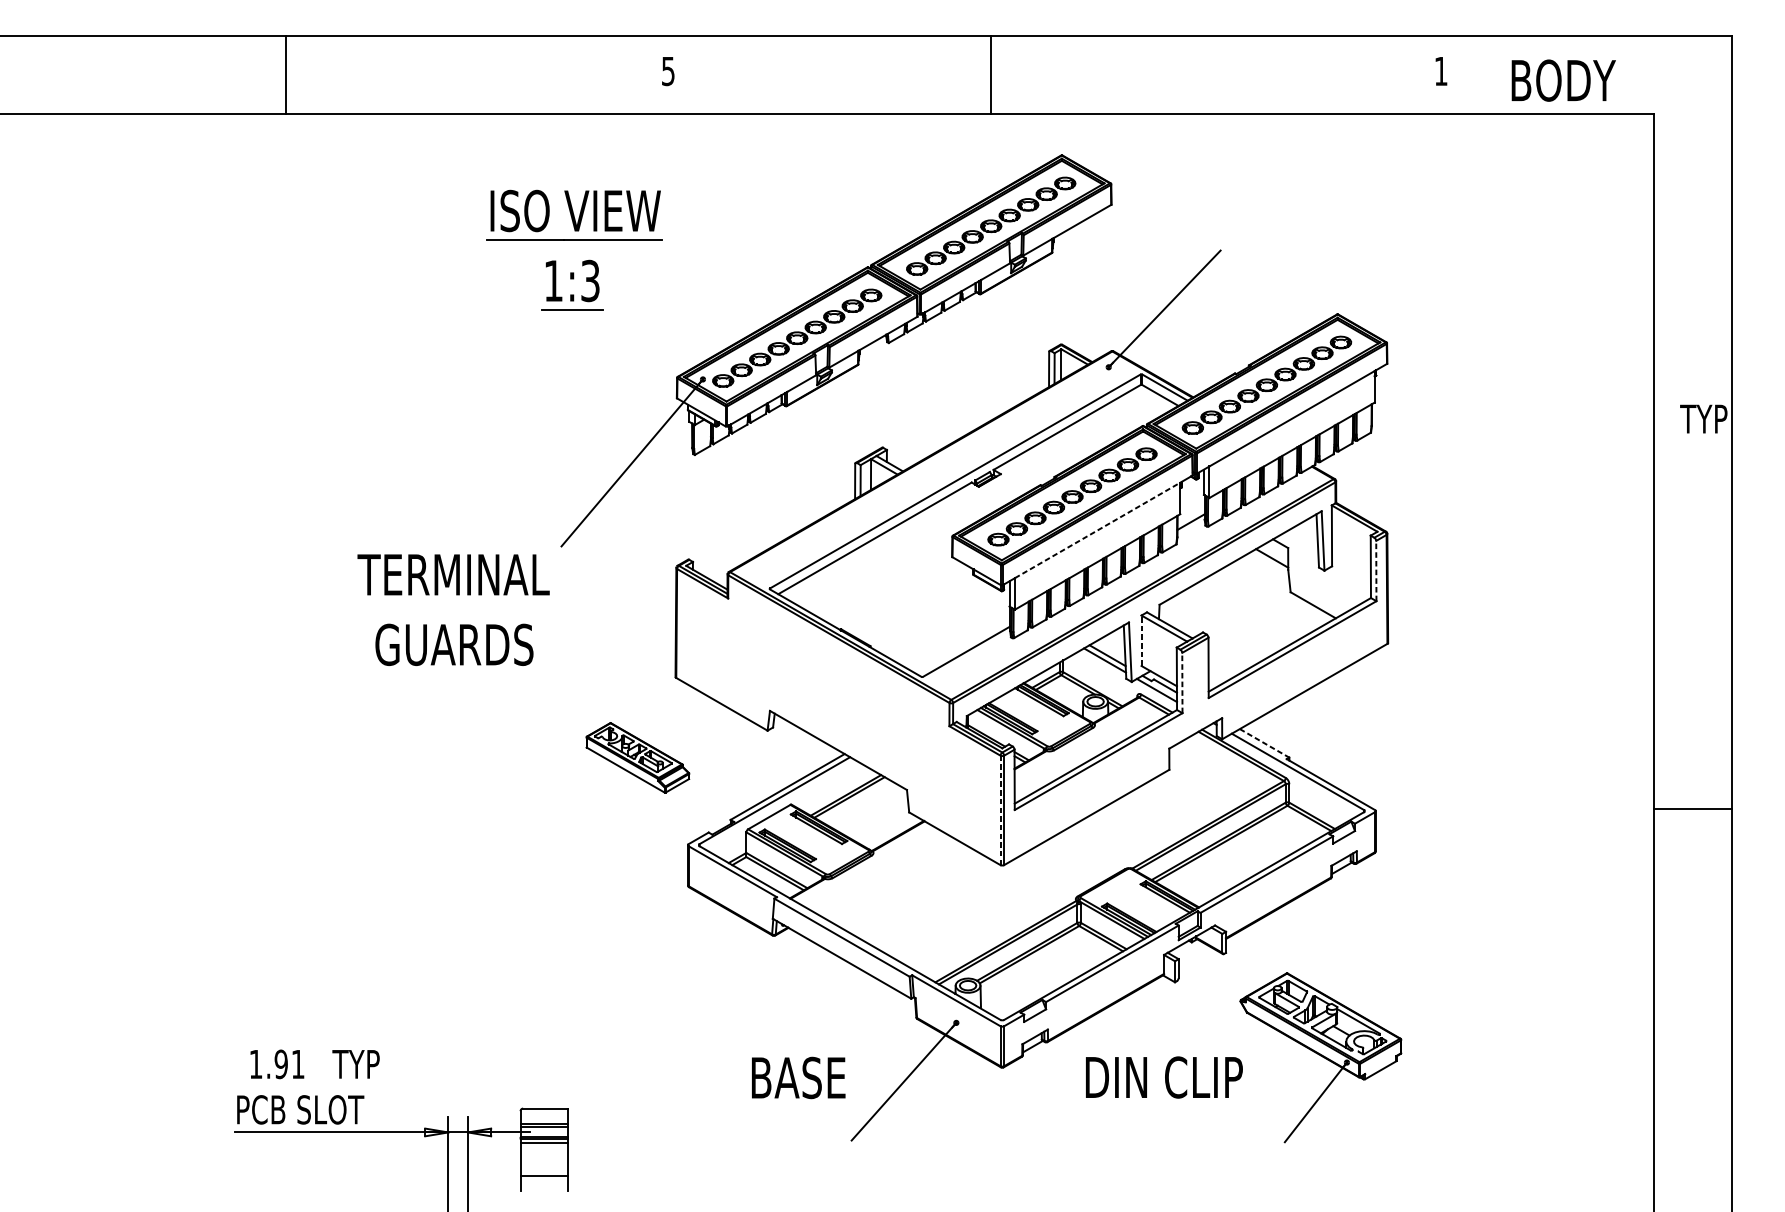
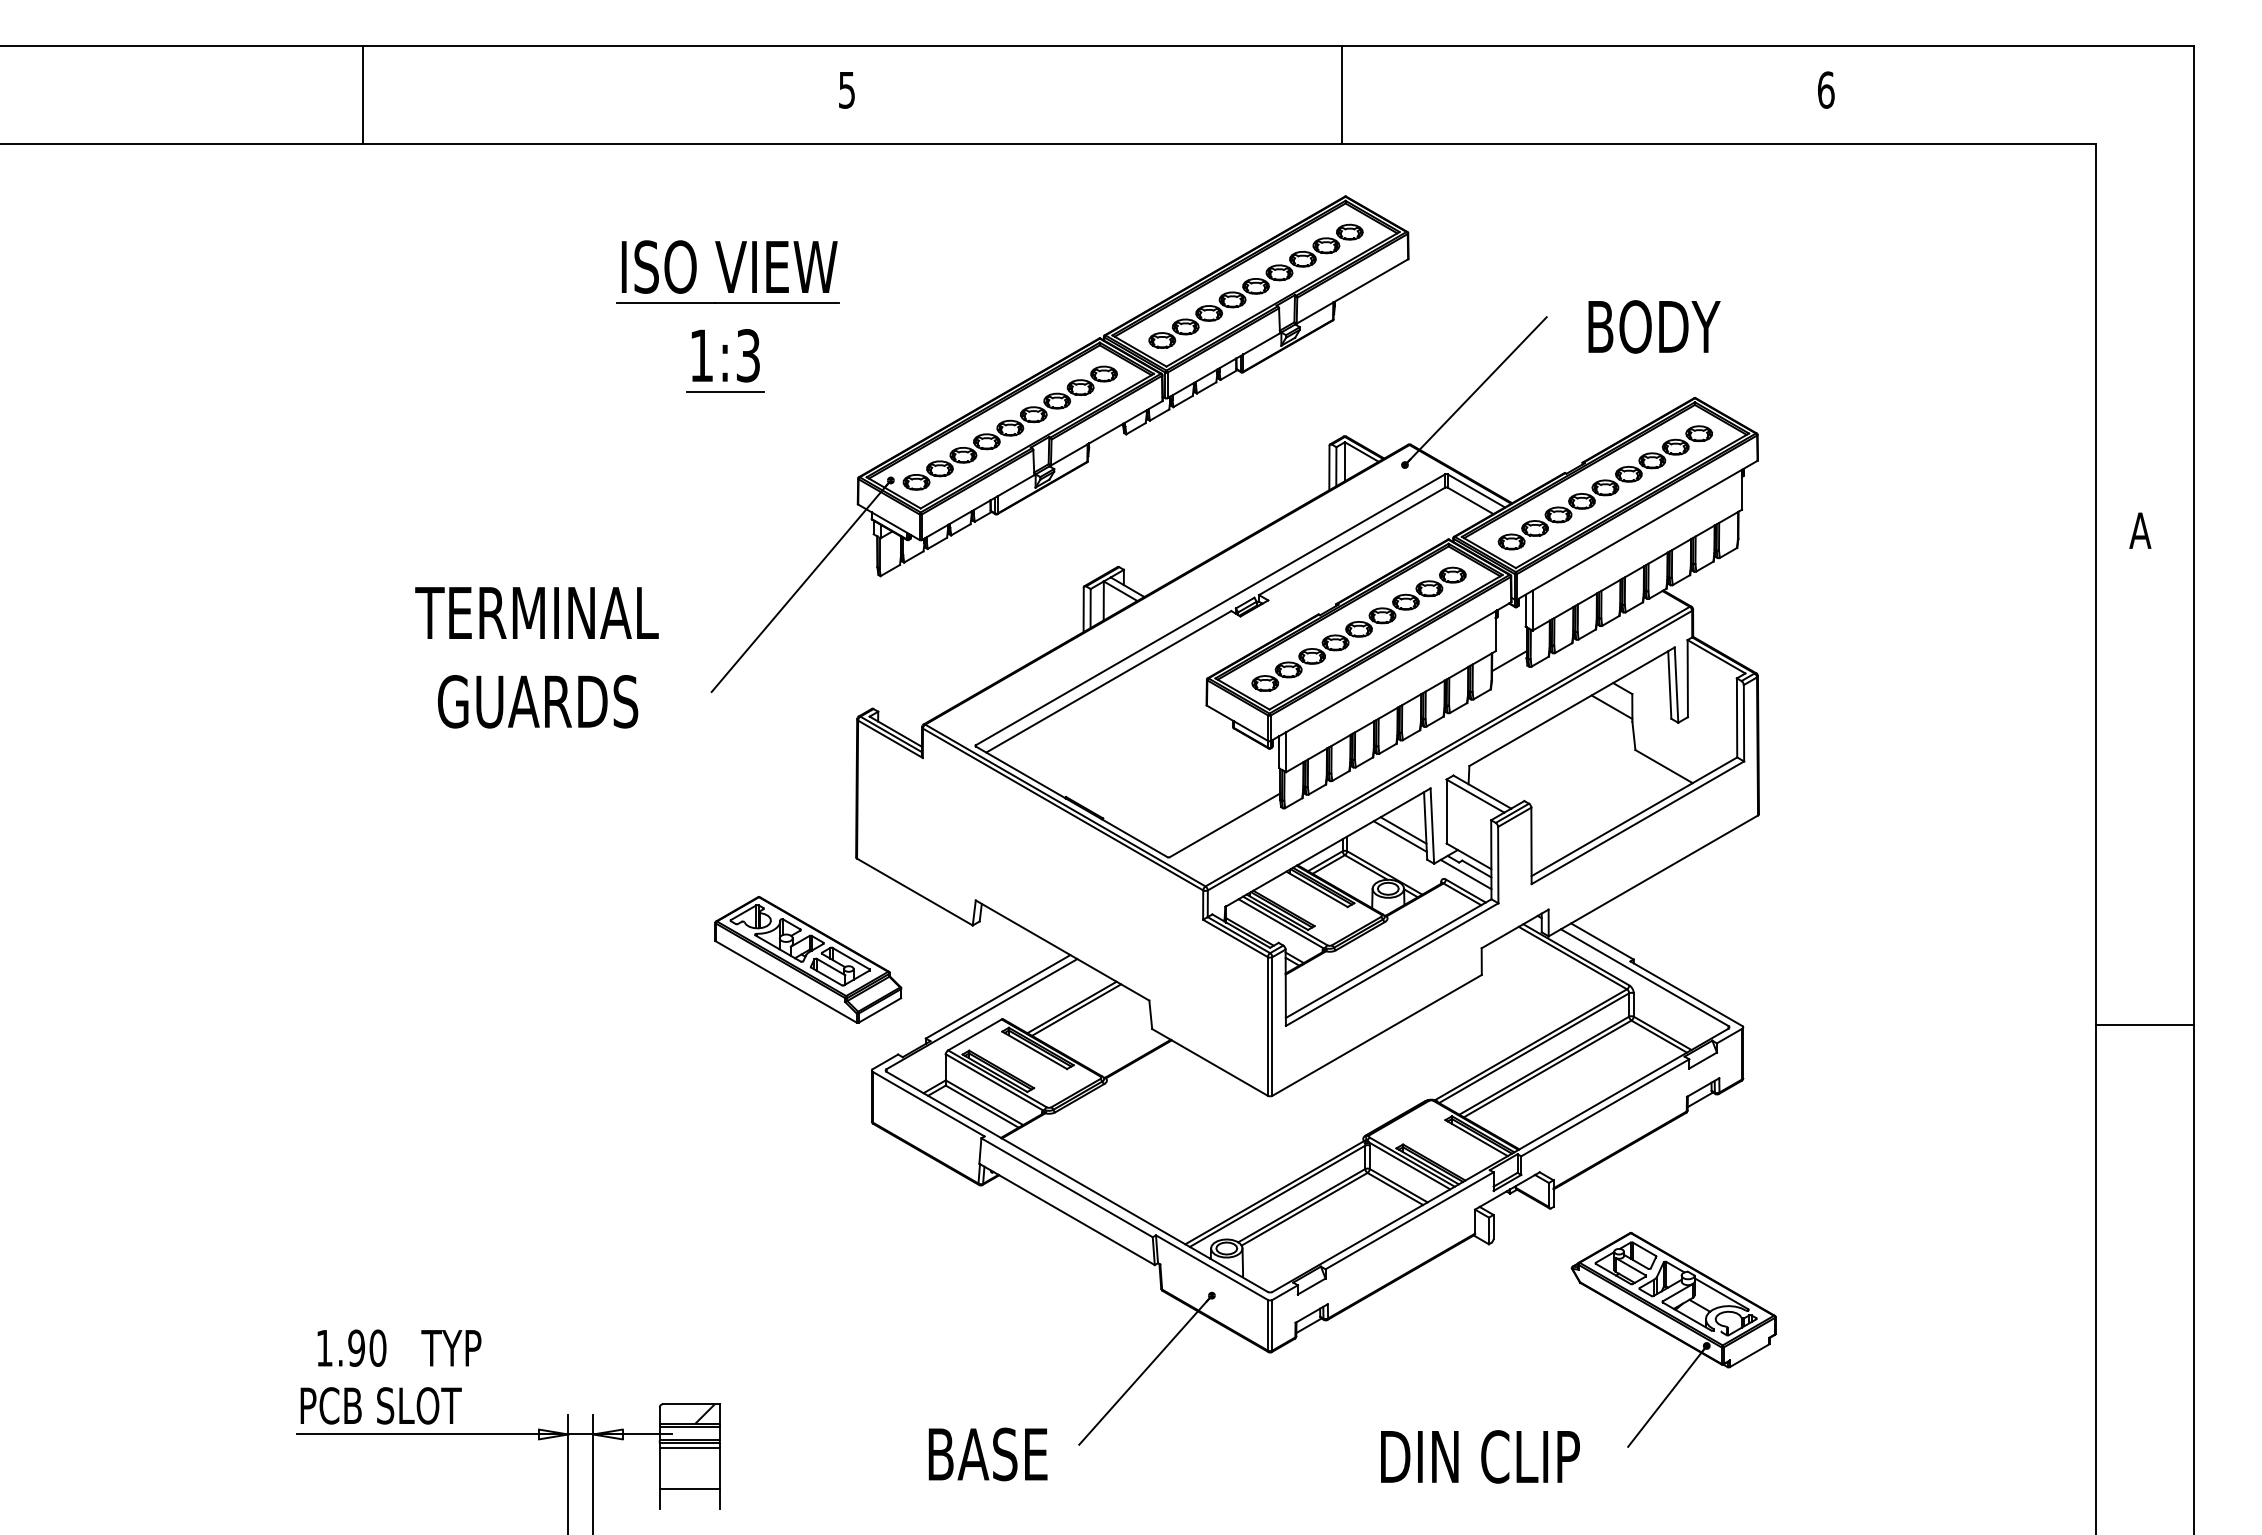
text: (1441, 70) -> (1826, 89), 1 -> 6
line: (991, 74) -> (1342, 94), moved
text: (1563, 80) -> (1654, 326), moved
text: (1703, 418) -> (2158, 530), TYP -> A
line: (1097, 530) -> (1390, 671), dashed -> solid
line: (1376, 570) -> (1744, 722), dashed -> solid
text: (453, 609) -> (536, 657), moved
line: (1141, 640) -> (1446, 811), dashed -> solid
line: (1182, 682) -> (1498, 864), dashed -> solid
line: (1264, 743) -> (1602, 941), dashed -> solid
part: (637, 757) -> (808, 959), size x1.43
line: (1000, 809) -> (1267, 1025), dashed -> solid
text: (297, 1063) -> (377, 1347), 1.91 -> 1.90
text: (1164, 1077) -> (1480, 1456), moved
text: (798, 1078) -> (987, 1454), moved
hatch: (555, 1115) -> (704, 1413), added

